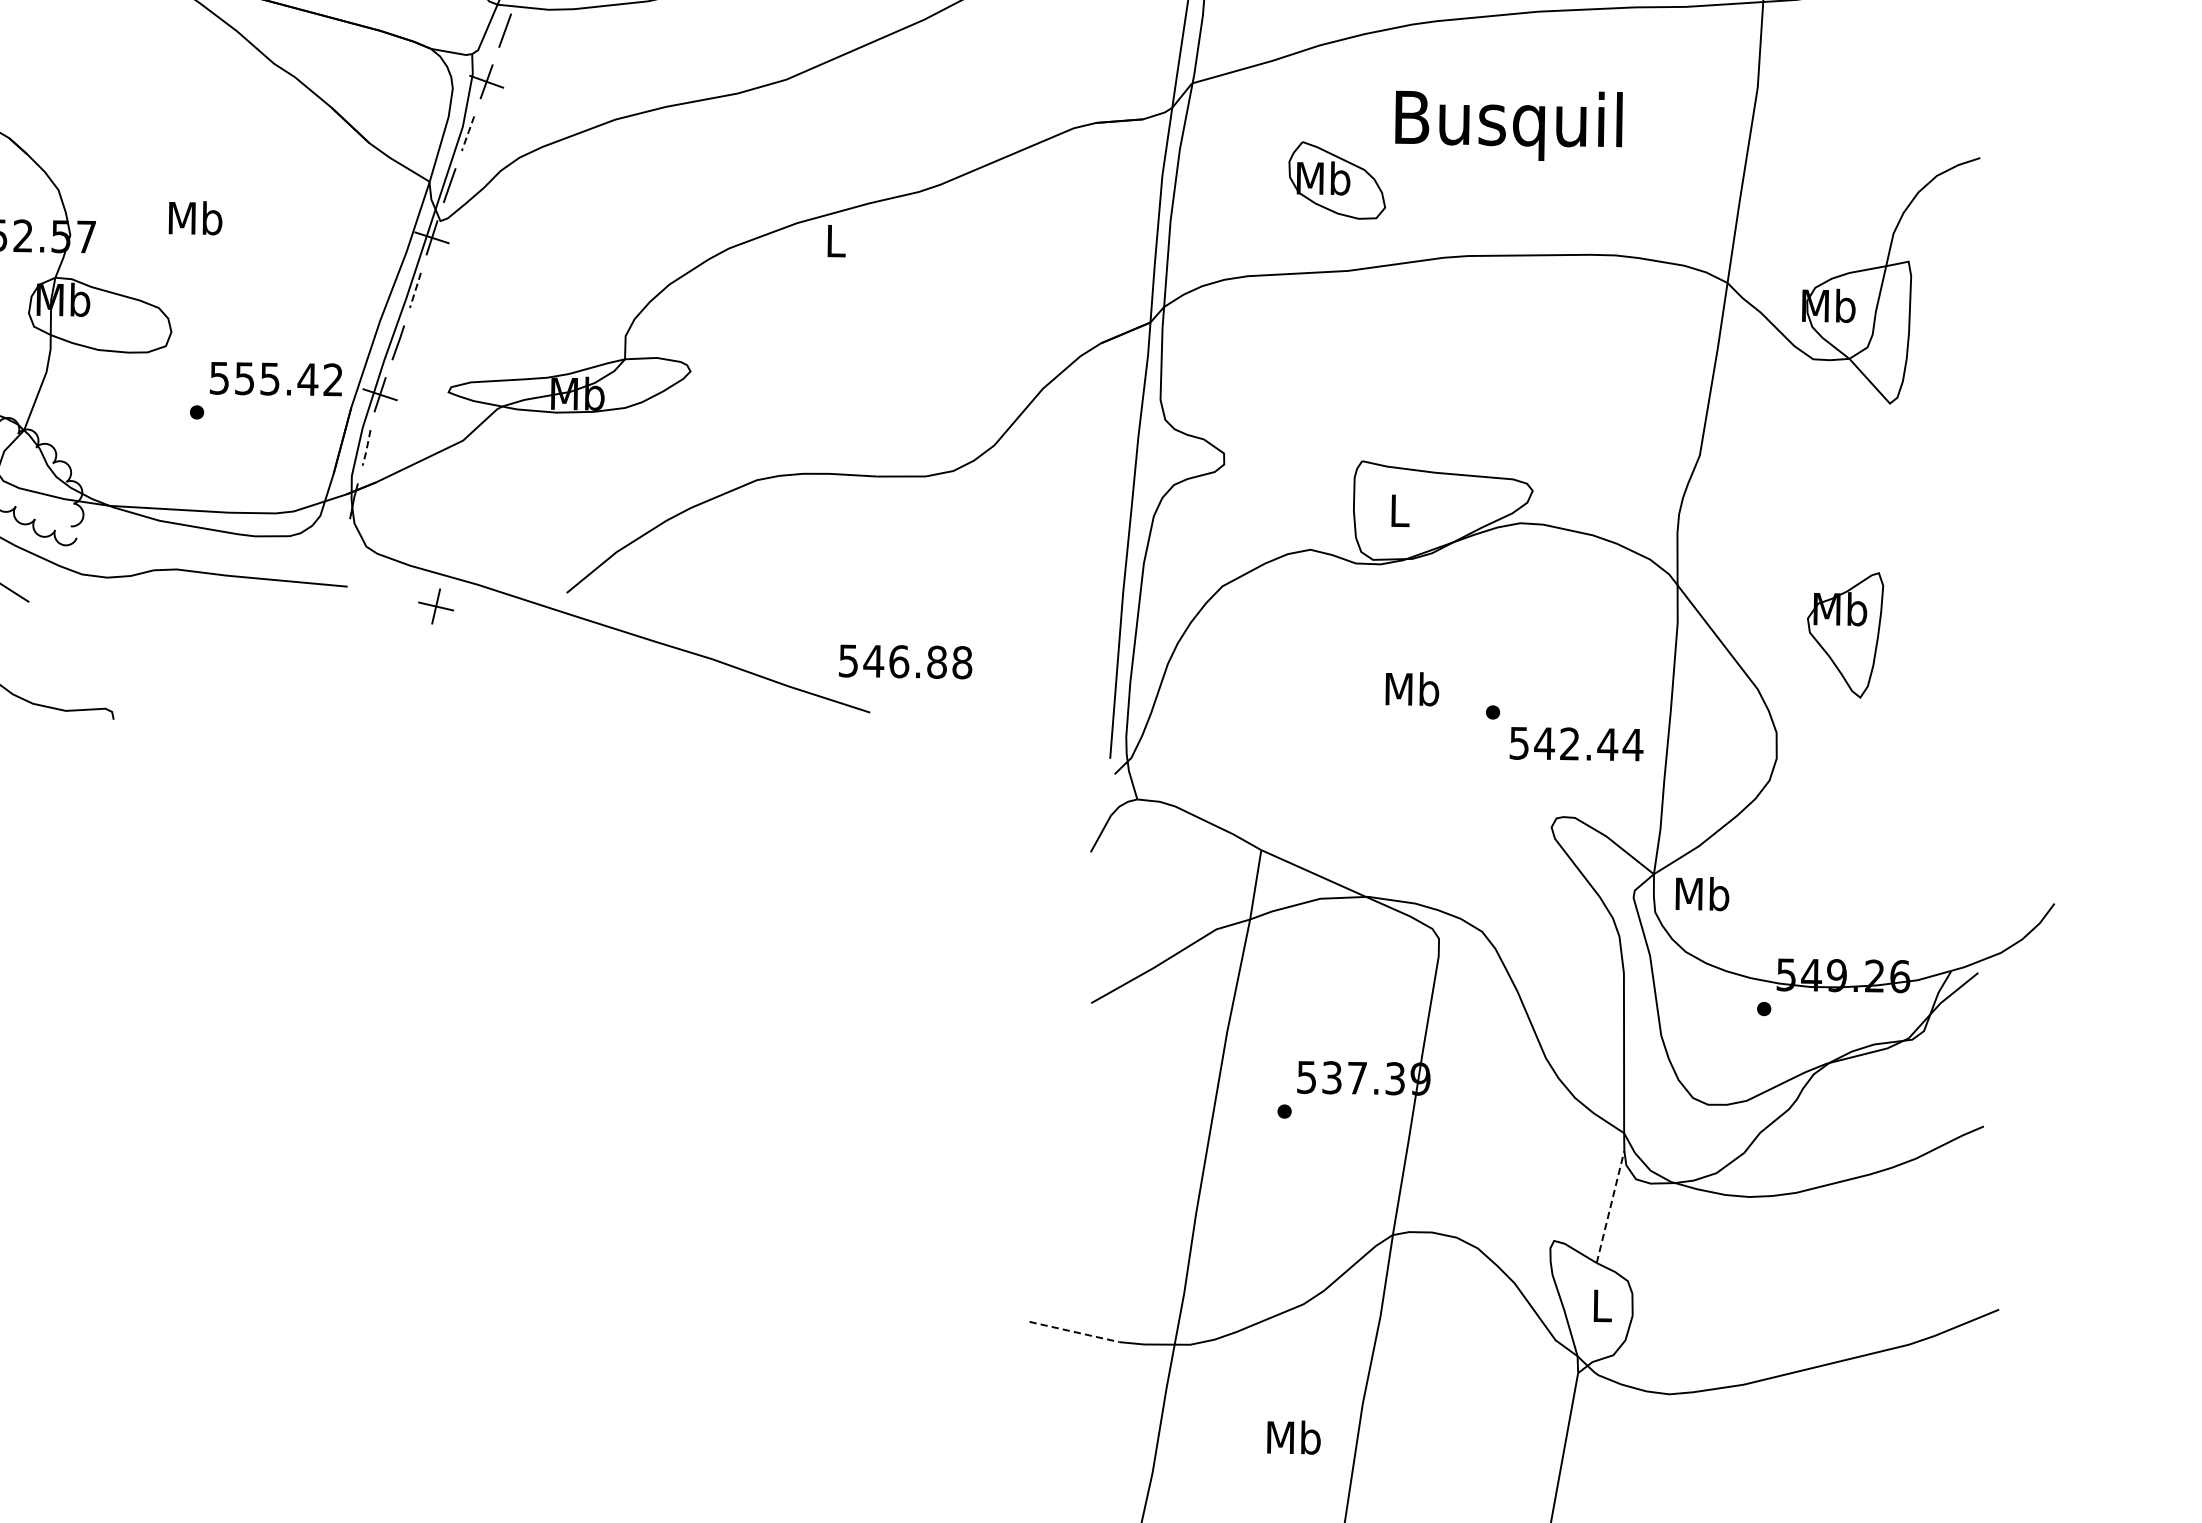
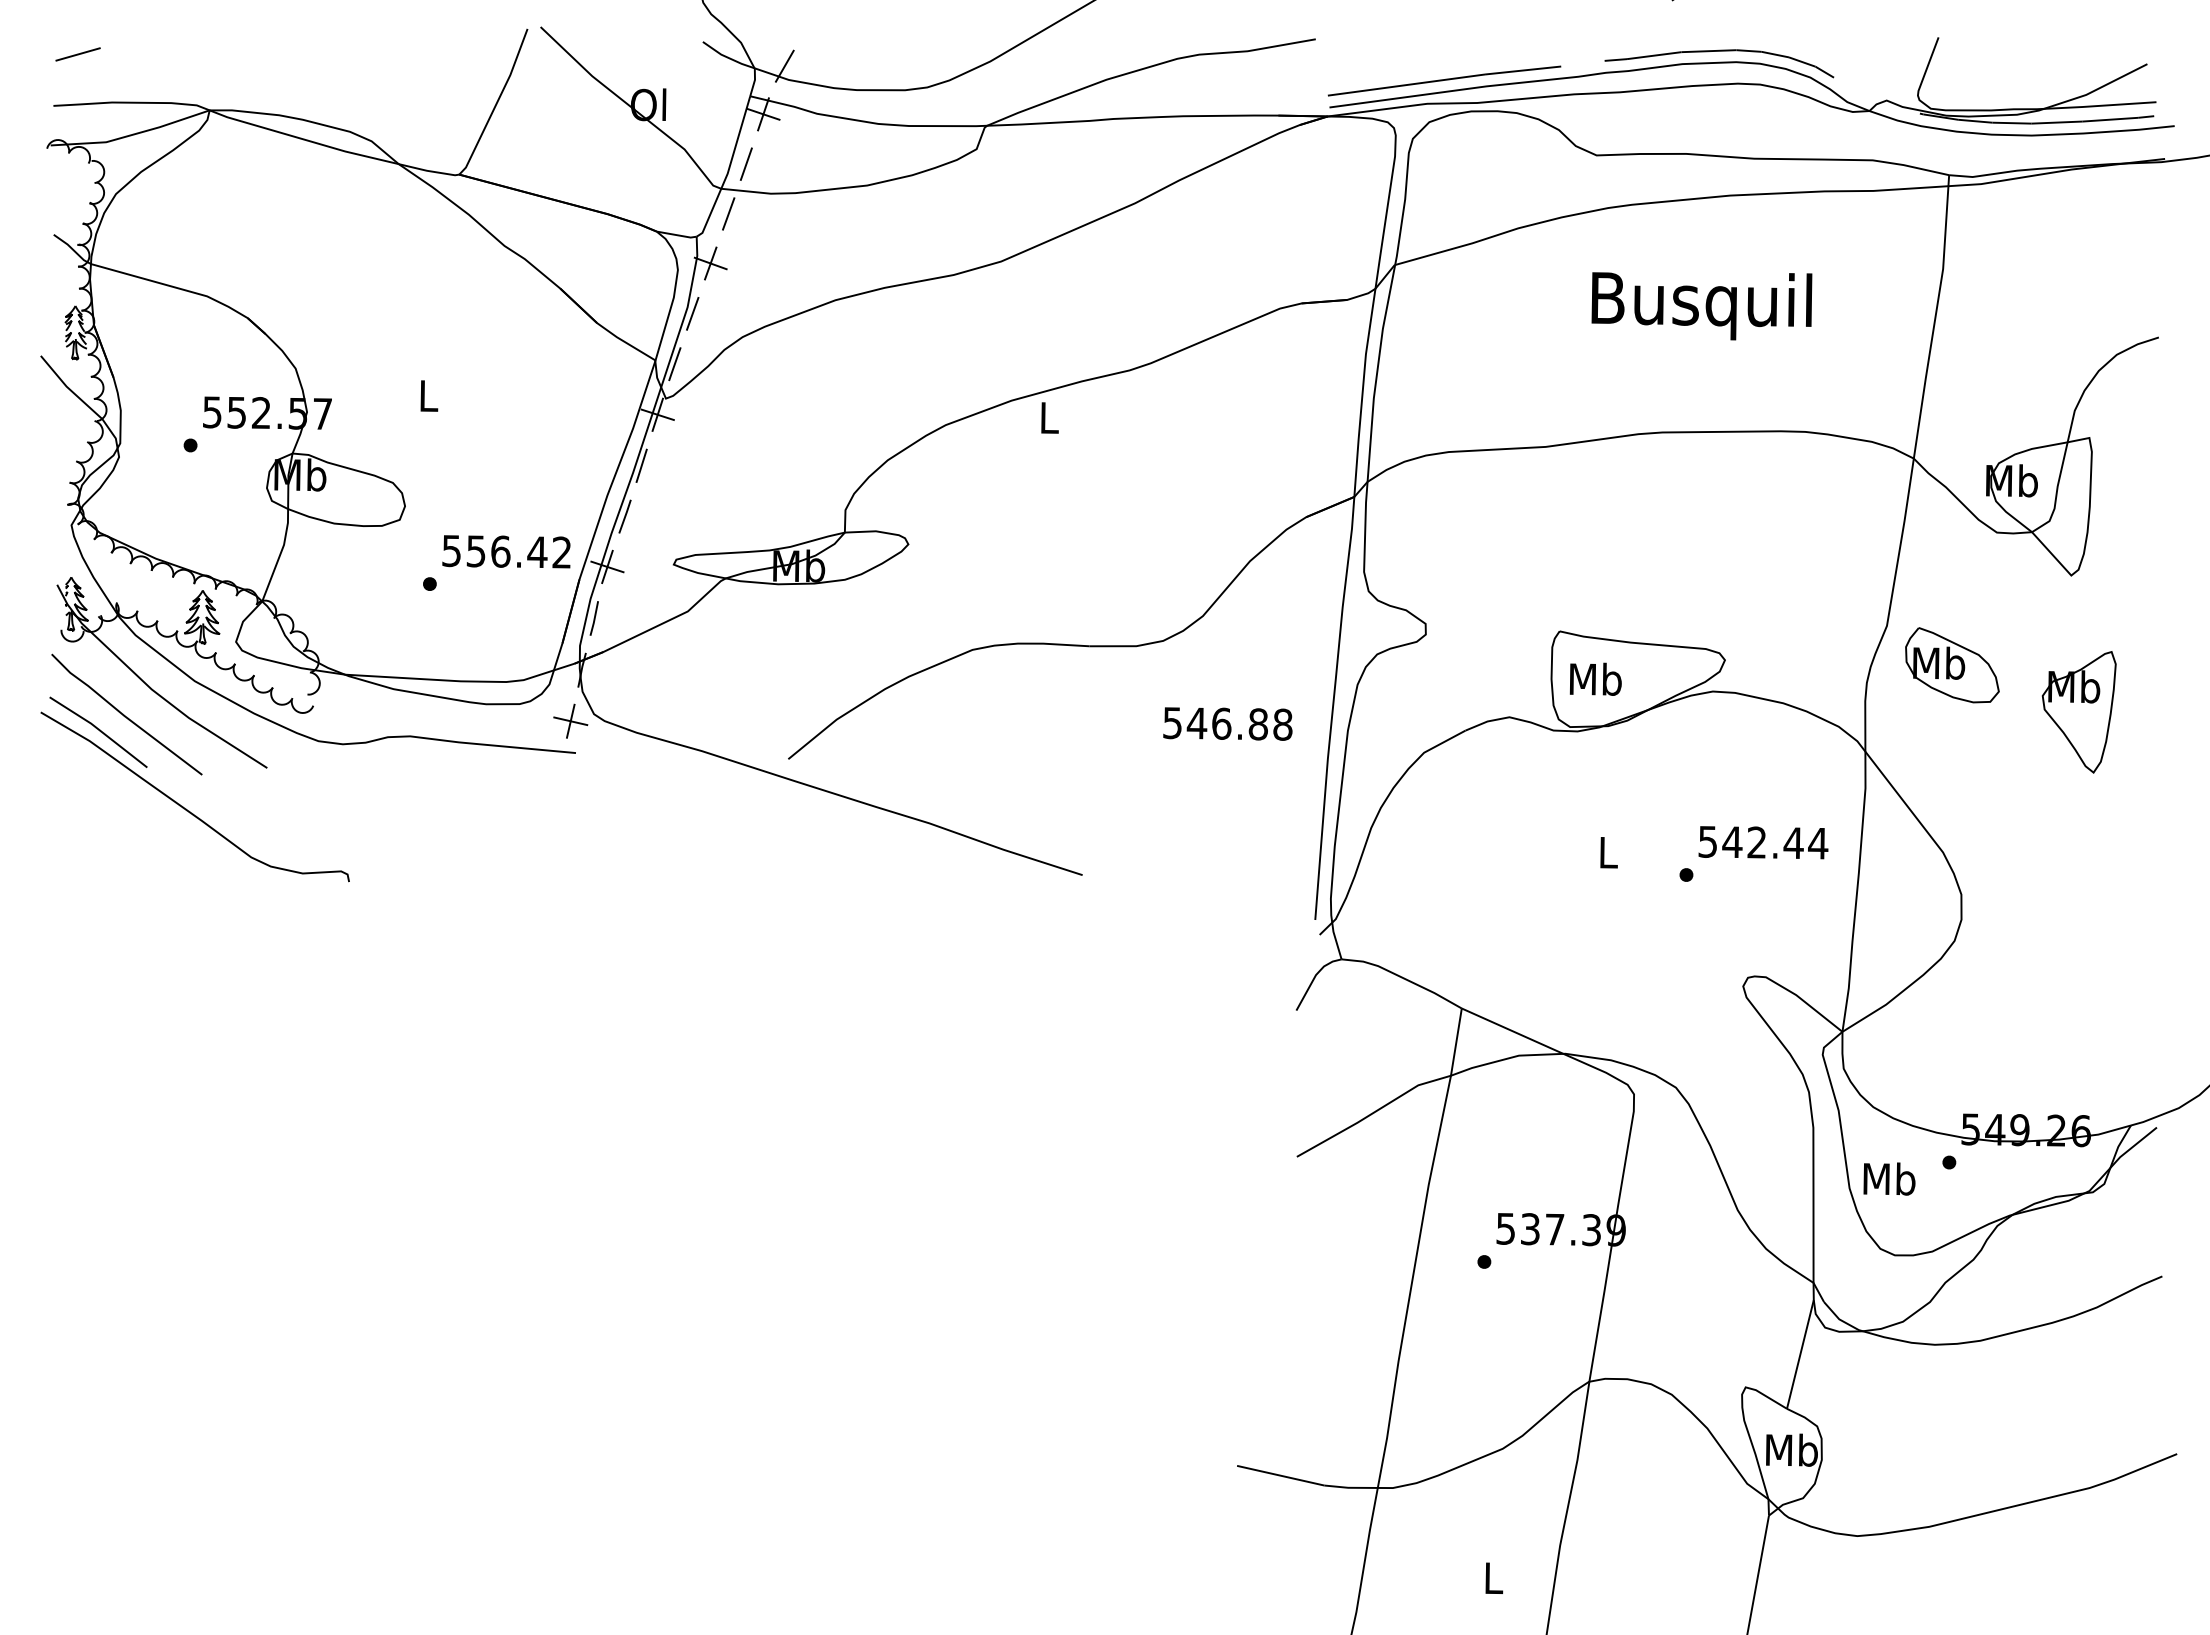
line: (467, 133) -> (692, 313), dashed -> solid
part: (1337, 180) -> (1952, 665), moved
text: (195, 217) -> (428, 395), Mb -> L
line: (415, 291) -> (641, 466), dashed -> solid
text: (269, 378) -> (500, 551), 555.42 -> 556.42
line: (366, 448) -> (594, 619), dashed -> solid
text: (1399, 509) -> (1595, 678), L -> Mb
part: (435, 605) -> (570, 720), moved
part: (1844, 635) -> (2078, 712), moved
text: (905, 661) -> (1227, 723), moved
text: (1412, 689) -> (1608, 852), Mb -> L
text: (1576, 743) -> (1763, 842), moved
text: (1702, 893) -> (1889, 1178), moved
line: (1610, 1207) -> (1800, 1354), dashed -> solid
text: (1601, 1304) -> (1791, 1449), L -> Mb
line: (1074, 1331) -> (1280, 1475), dashed -> solid
text: (1294, 1437) -> (1493, 1577), Mb -> L

